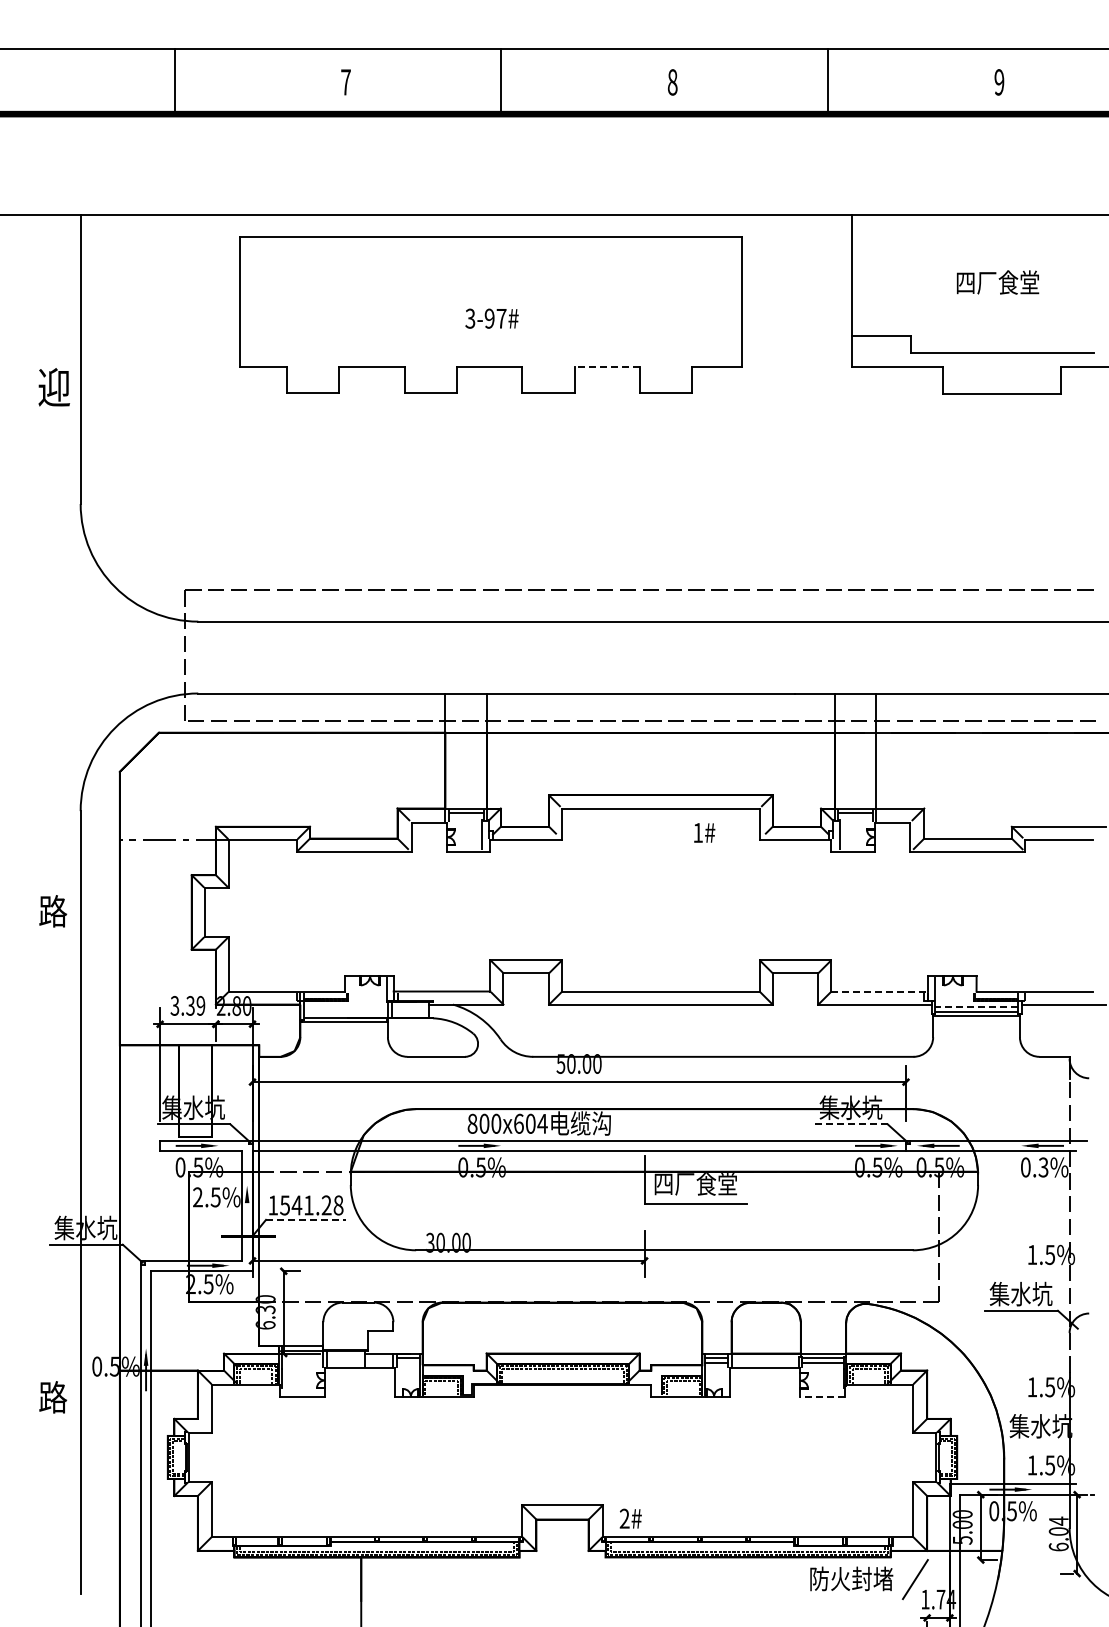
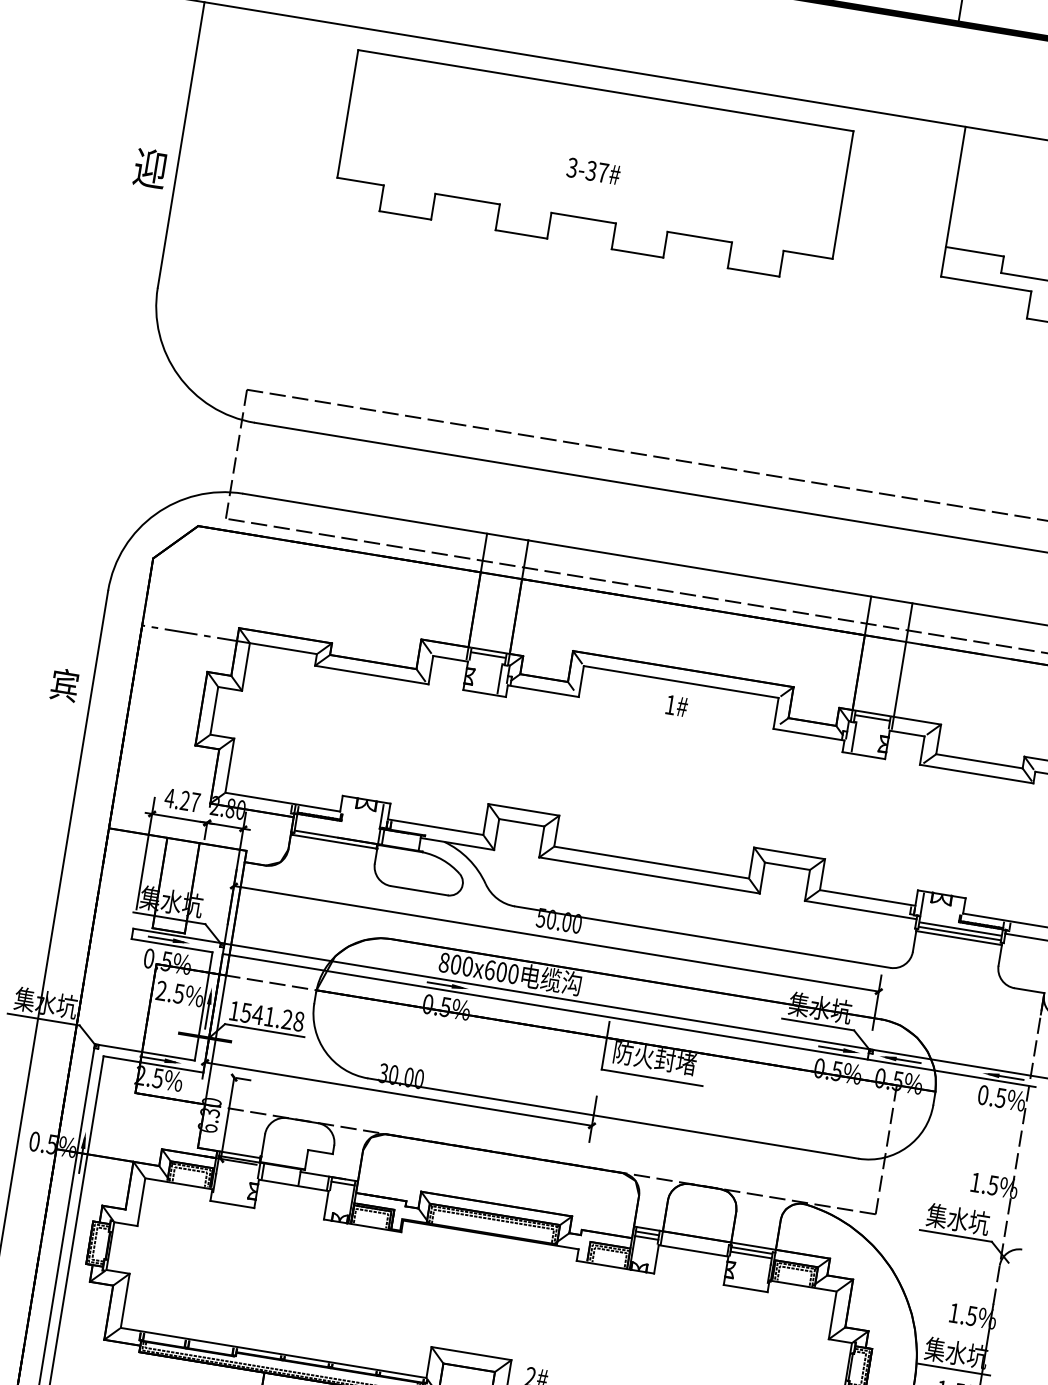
text: (489, 318) -> (591, 170), 3-97# -> 3-37#
line: (607, 366) -> (699, 237), dashed -> solid
text: (704, 832) -> (676, 705), moved
text: (53, 911) -> (65, 685), 路 -> 宾
line: (880, 991) -> (868, 898), dashed -> solid
text: (187, 1005) -> (182, 799), 3.39 -> 4.27
line: (976, 1007) -> (960, 929), dashed -> solid
text: (542, 1123) -> (513, 973), 800x604 -> 800x600
line: (851, 1124) -> (818, 1024), dashed -> solid
text: (1043, 1166) -> (1000, 1097), 0.3%%% -> 0.5%%%
text: (695, 1184) -> (654, 1058), 四厂食堂 -> 防火封堵
line: (247, 1209) -> (208, 1010), added
line: (306, 1219) -> (265, 1030), dashed -> solid
line: (822, 1396) -> (745, 1288), dashed -> solid
line: (1040, 1442) -> (953, 1368), added

